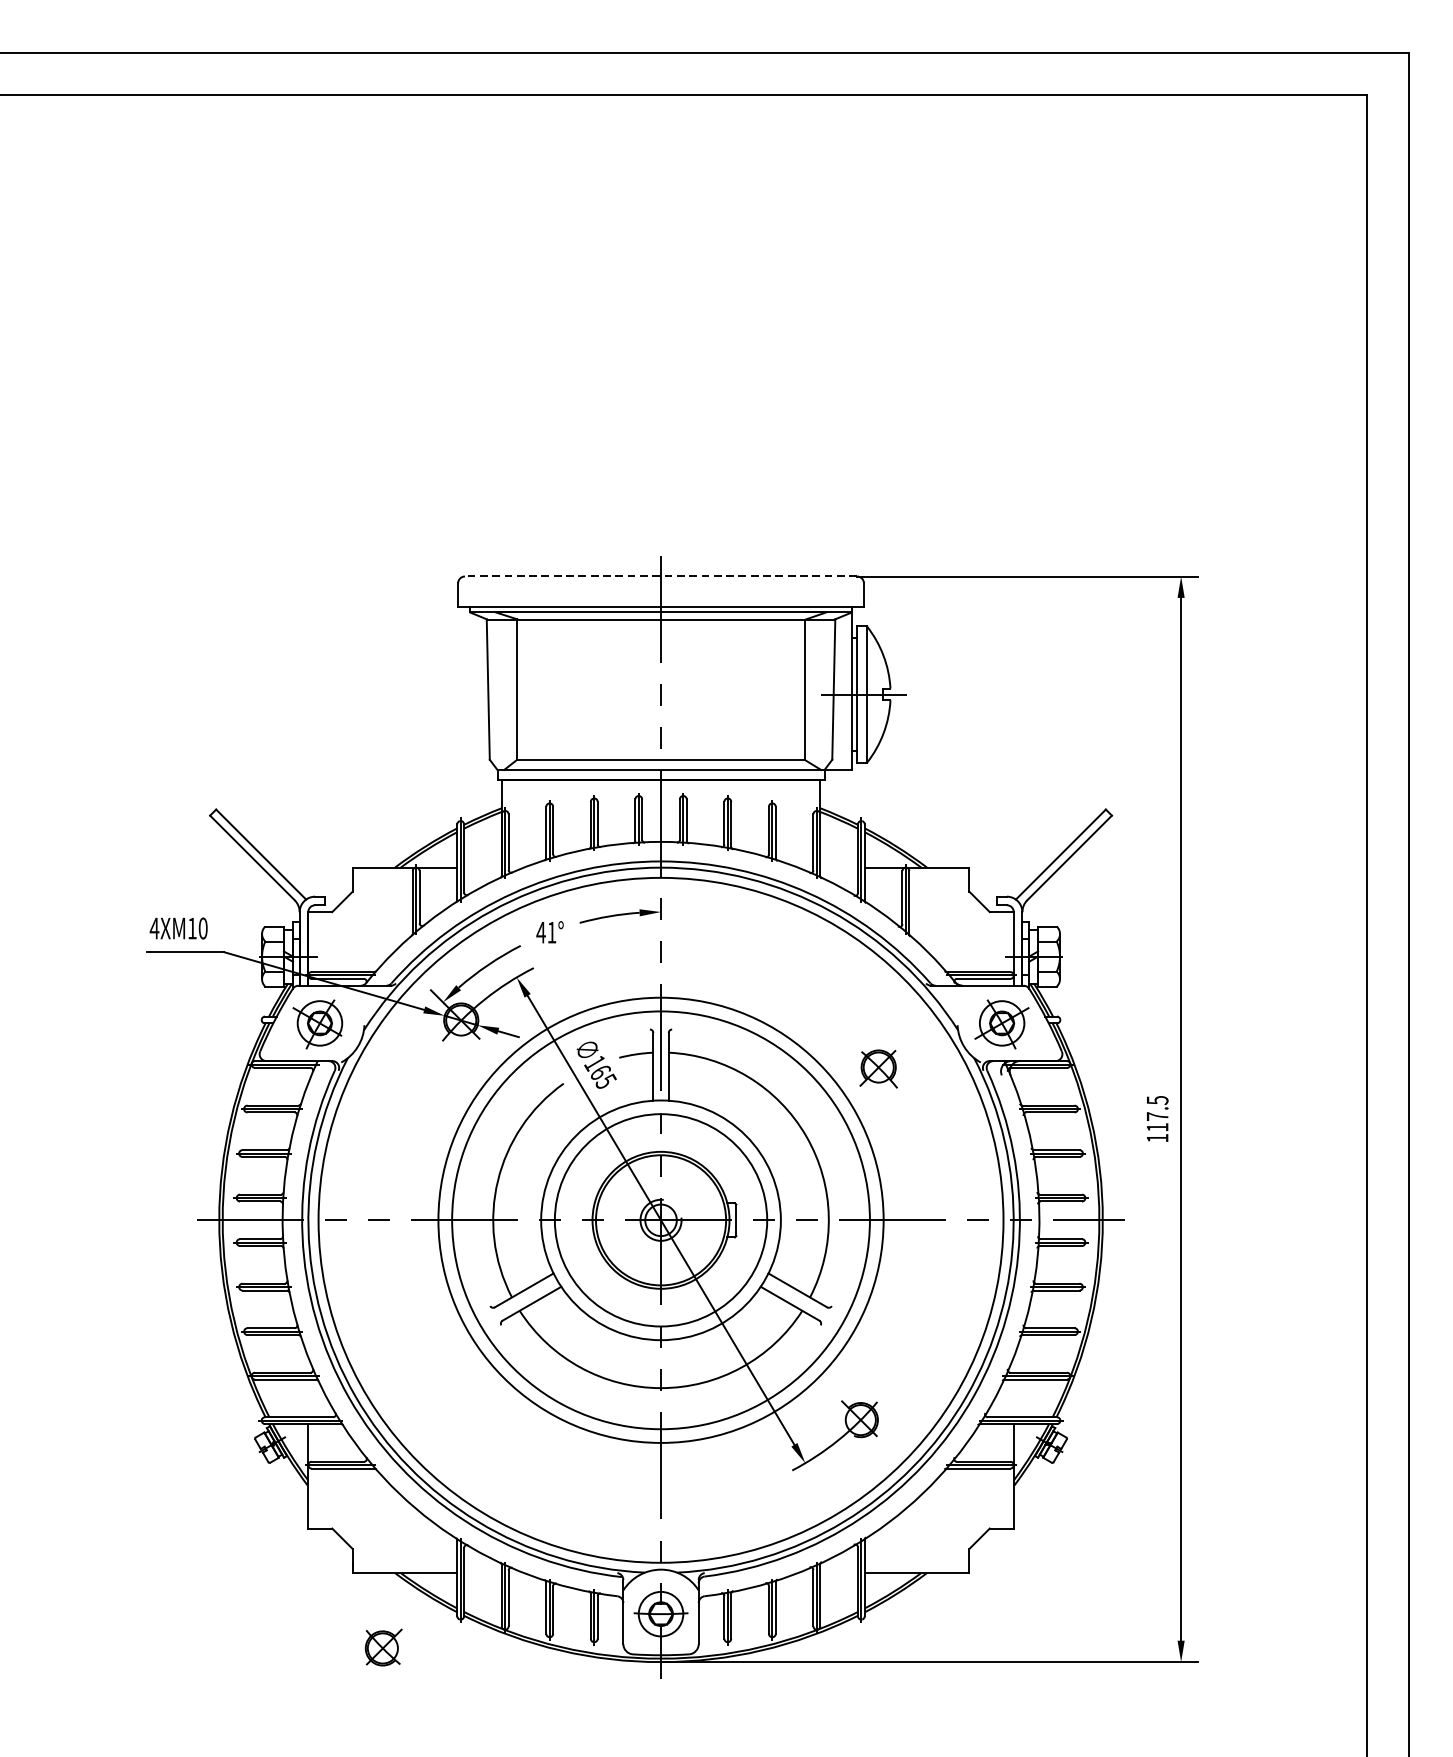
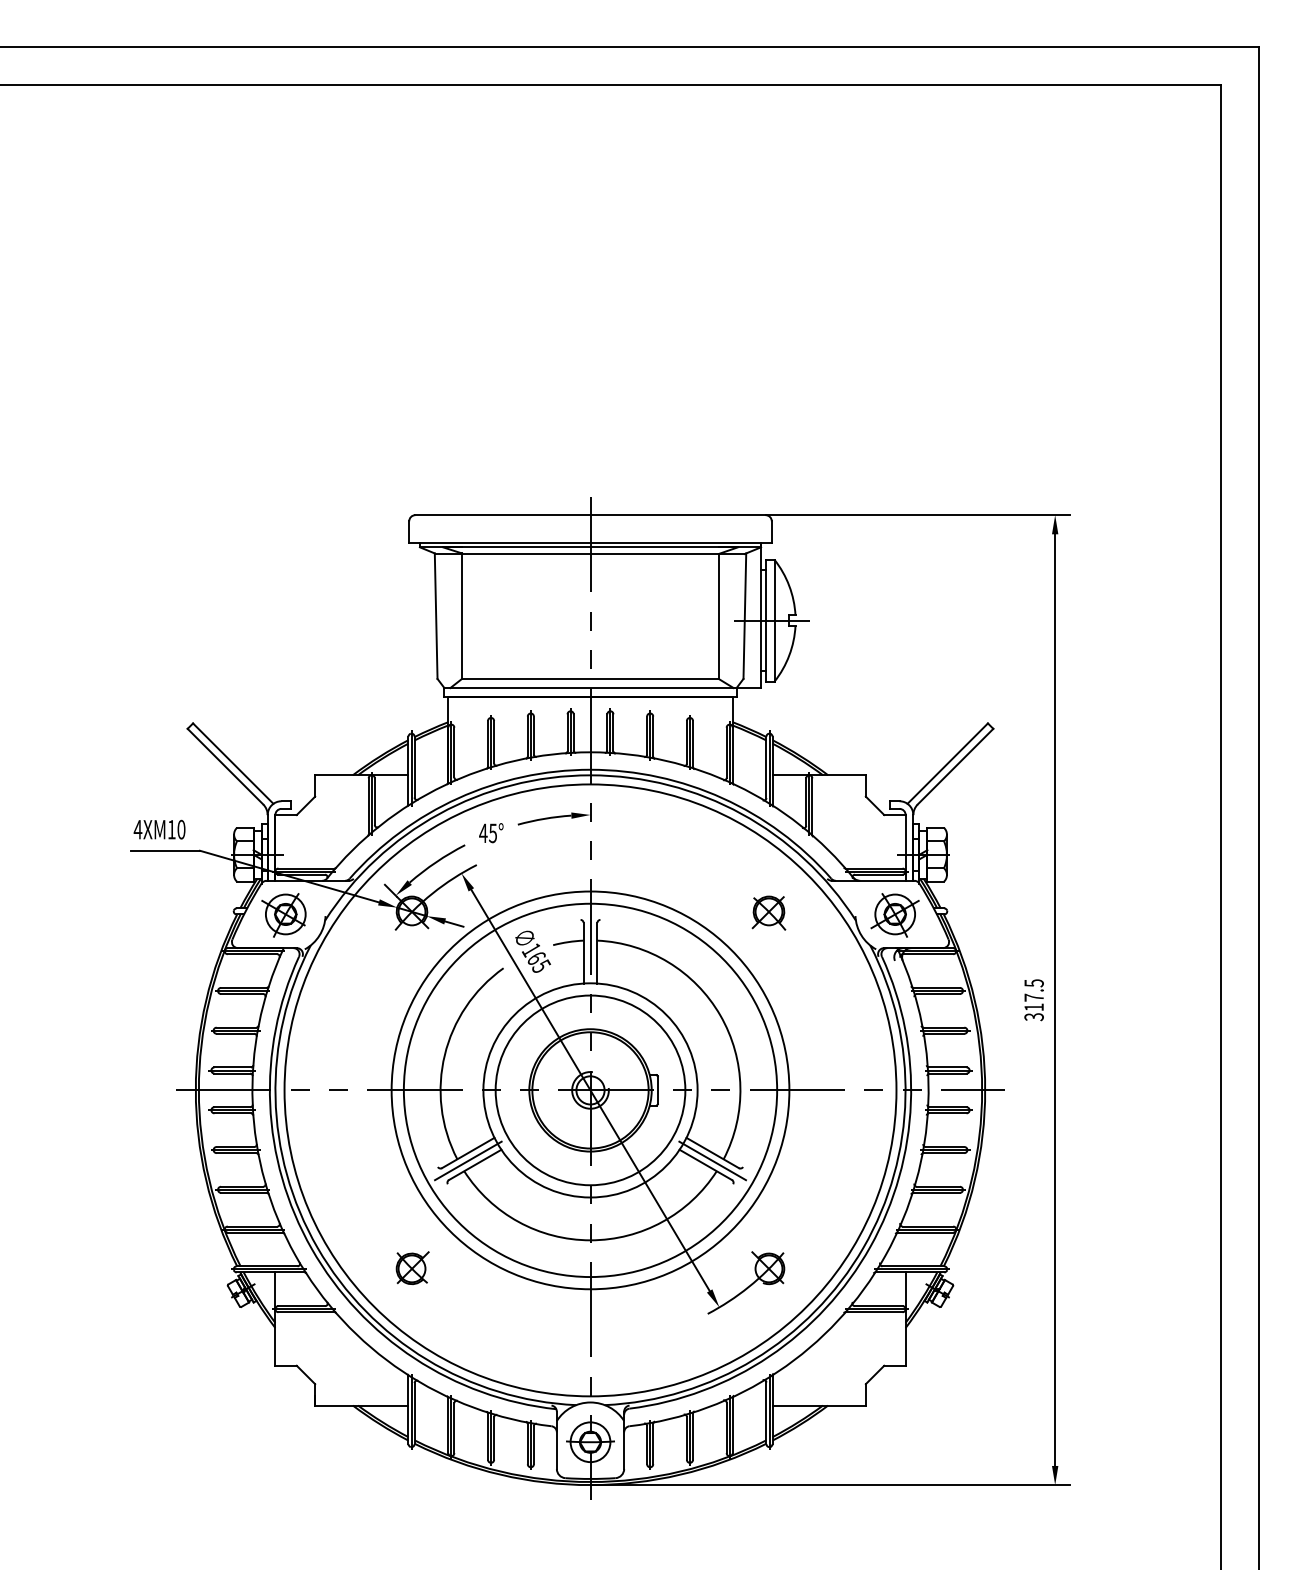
line: (661, 576) -> (590, 515), dashed -> solid
text: (551, 932) -> (492, 833), 41° -> 45°
part: (878, 1068) -> (768, 912), moved
text: (1156, 1138) -> (1033, 1017), 117.5 -> 317.5
line: (524, 1298) -> (468, 1160), added
line: (797, 1298) -> (712, 1160), added
part: (383, 1646) -> (412, 1267), moved

